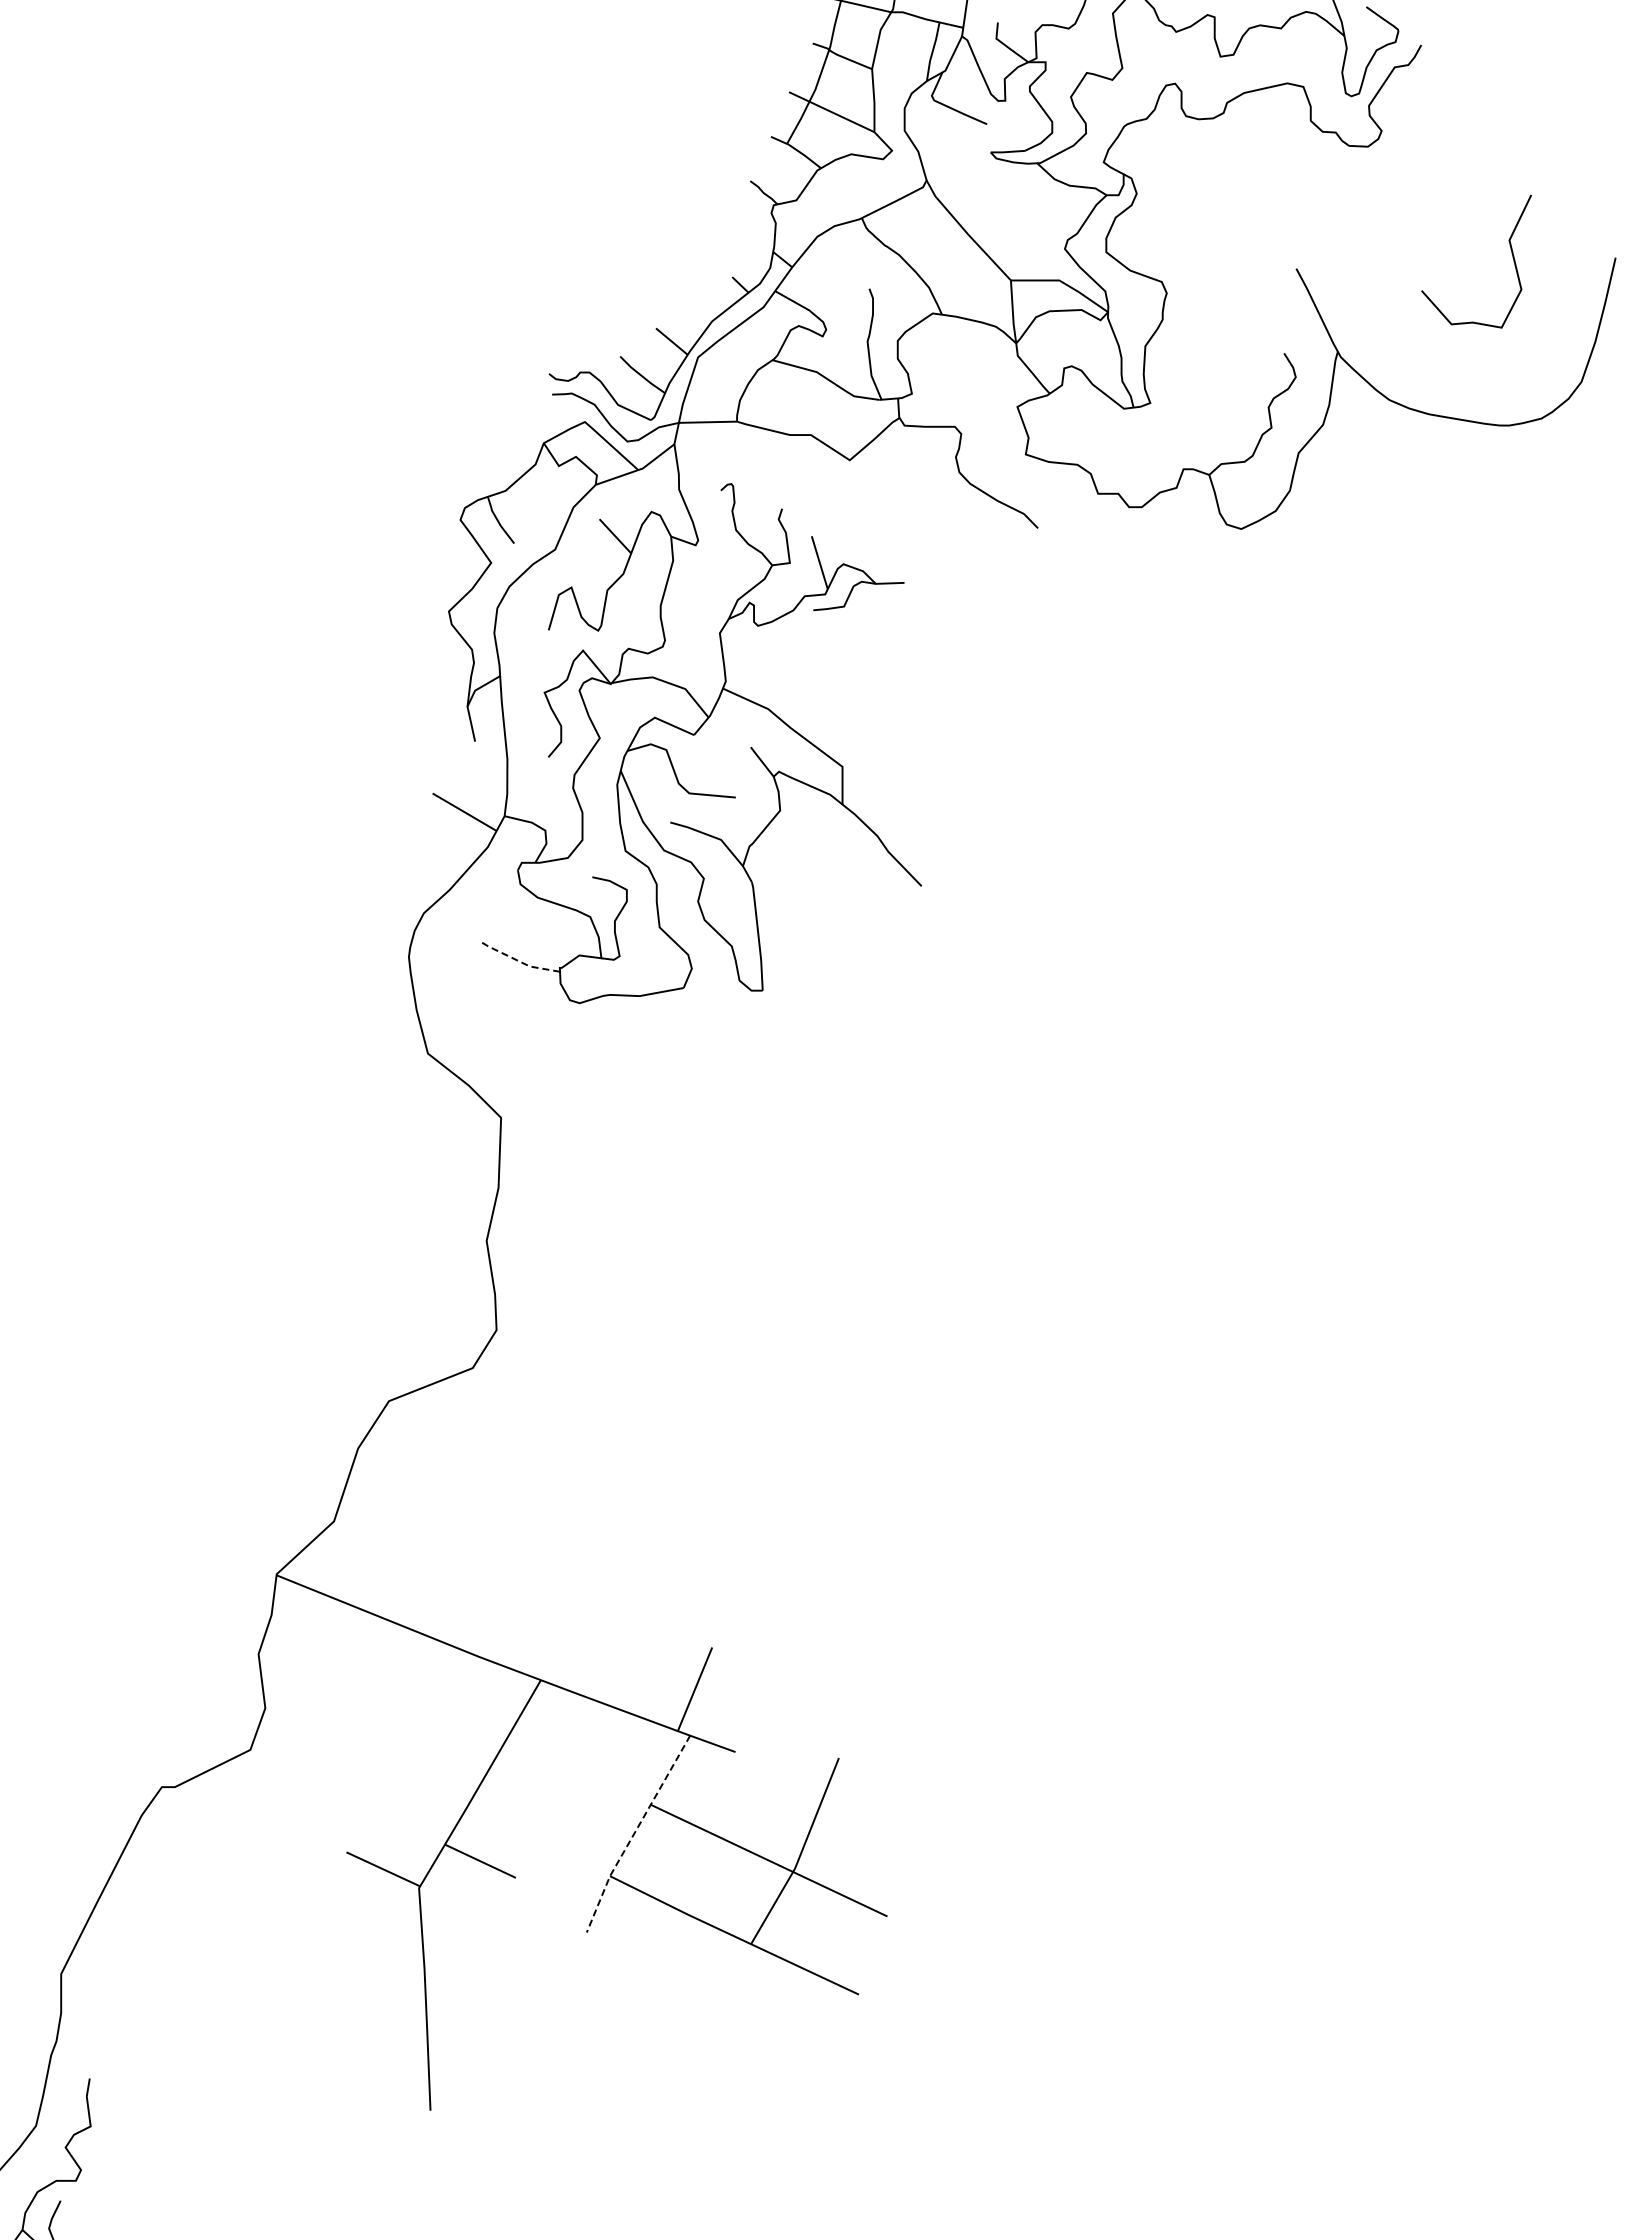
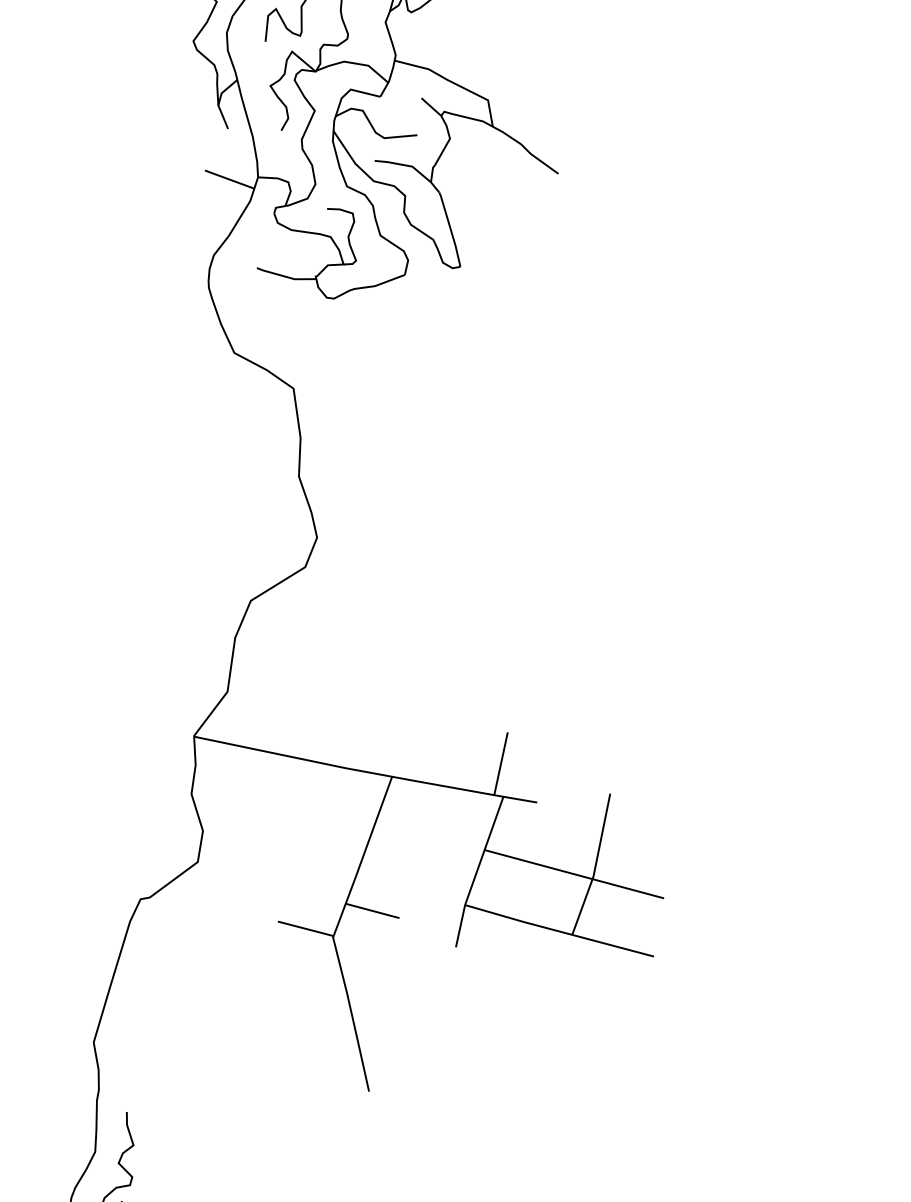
line: (518, 960) -> (285, 276), dashed -> solid
line: (635, 1832) -> (477, 871), dashed -> solid

